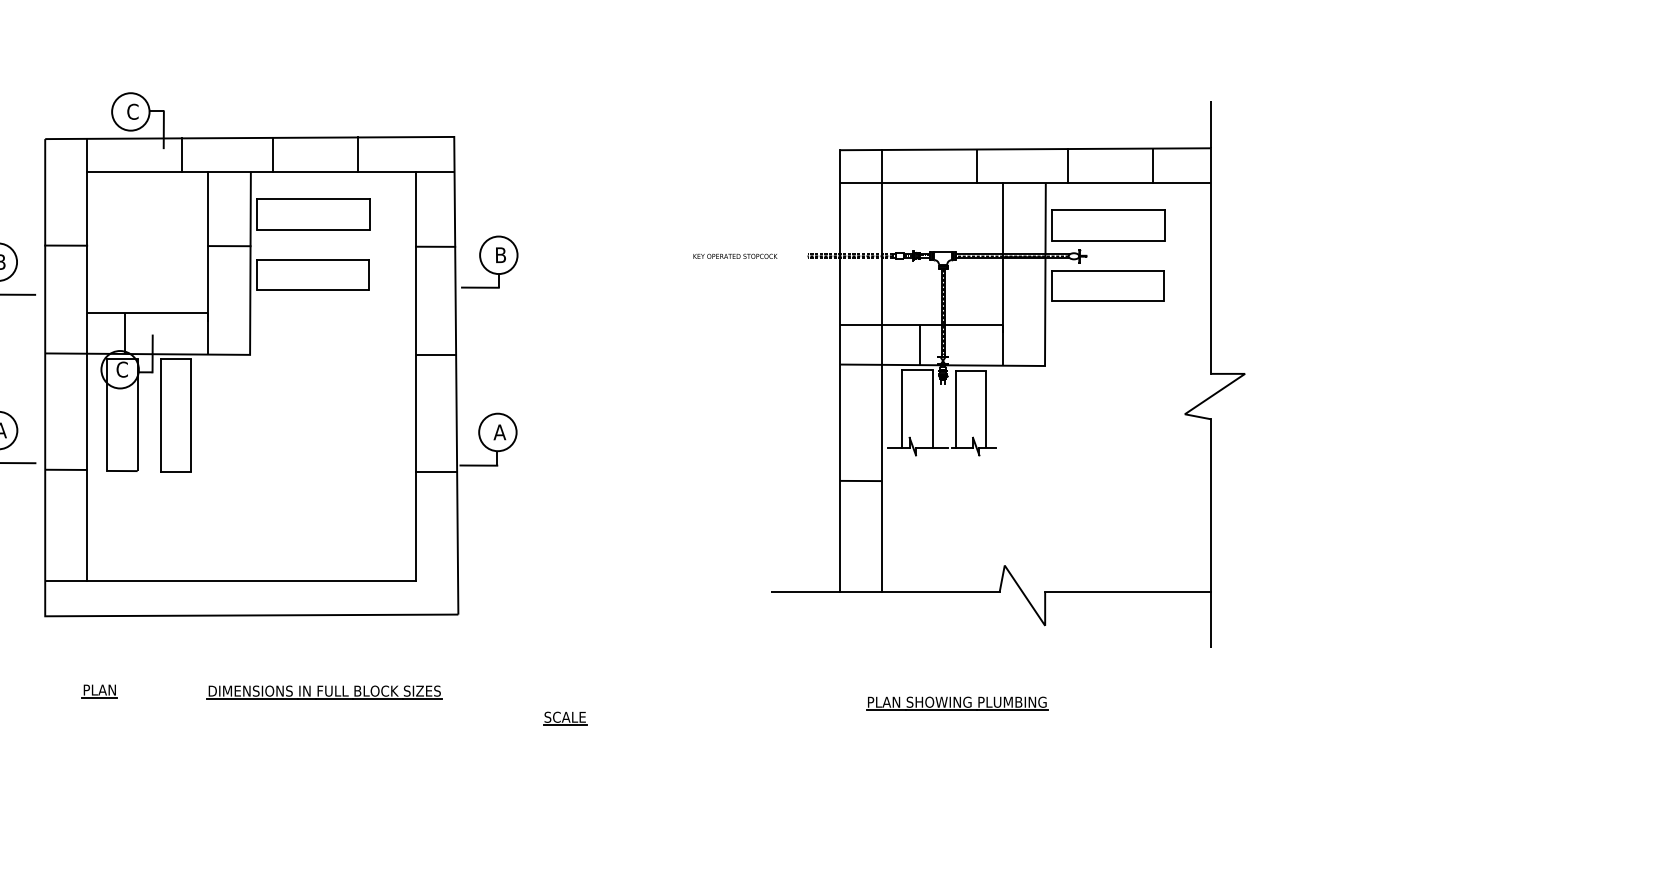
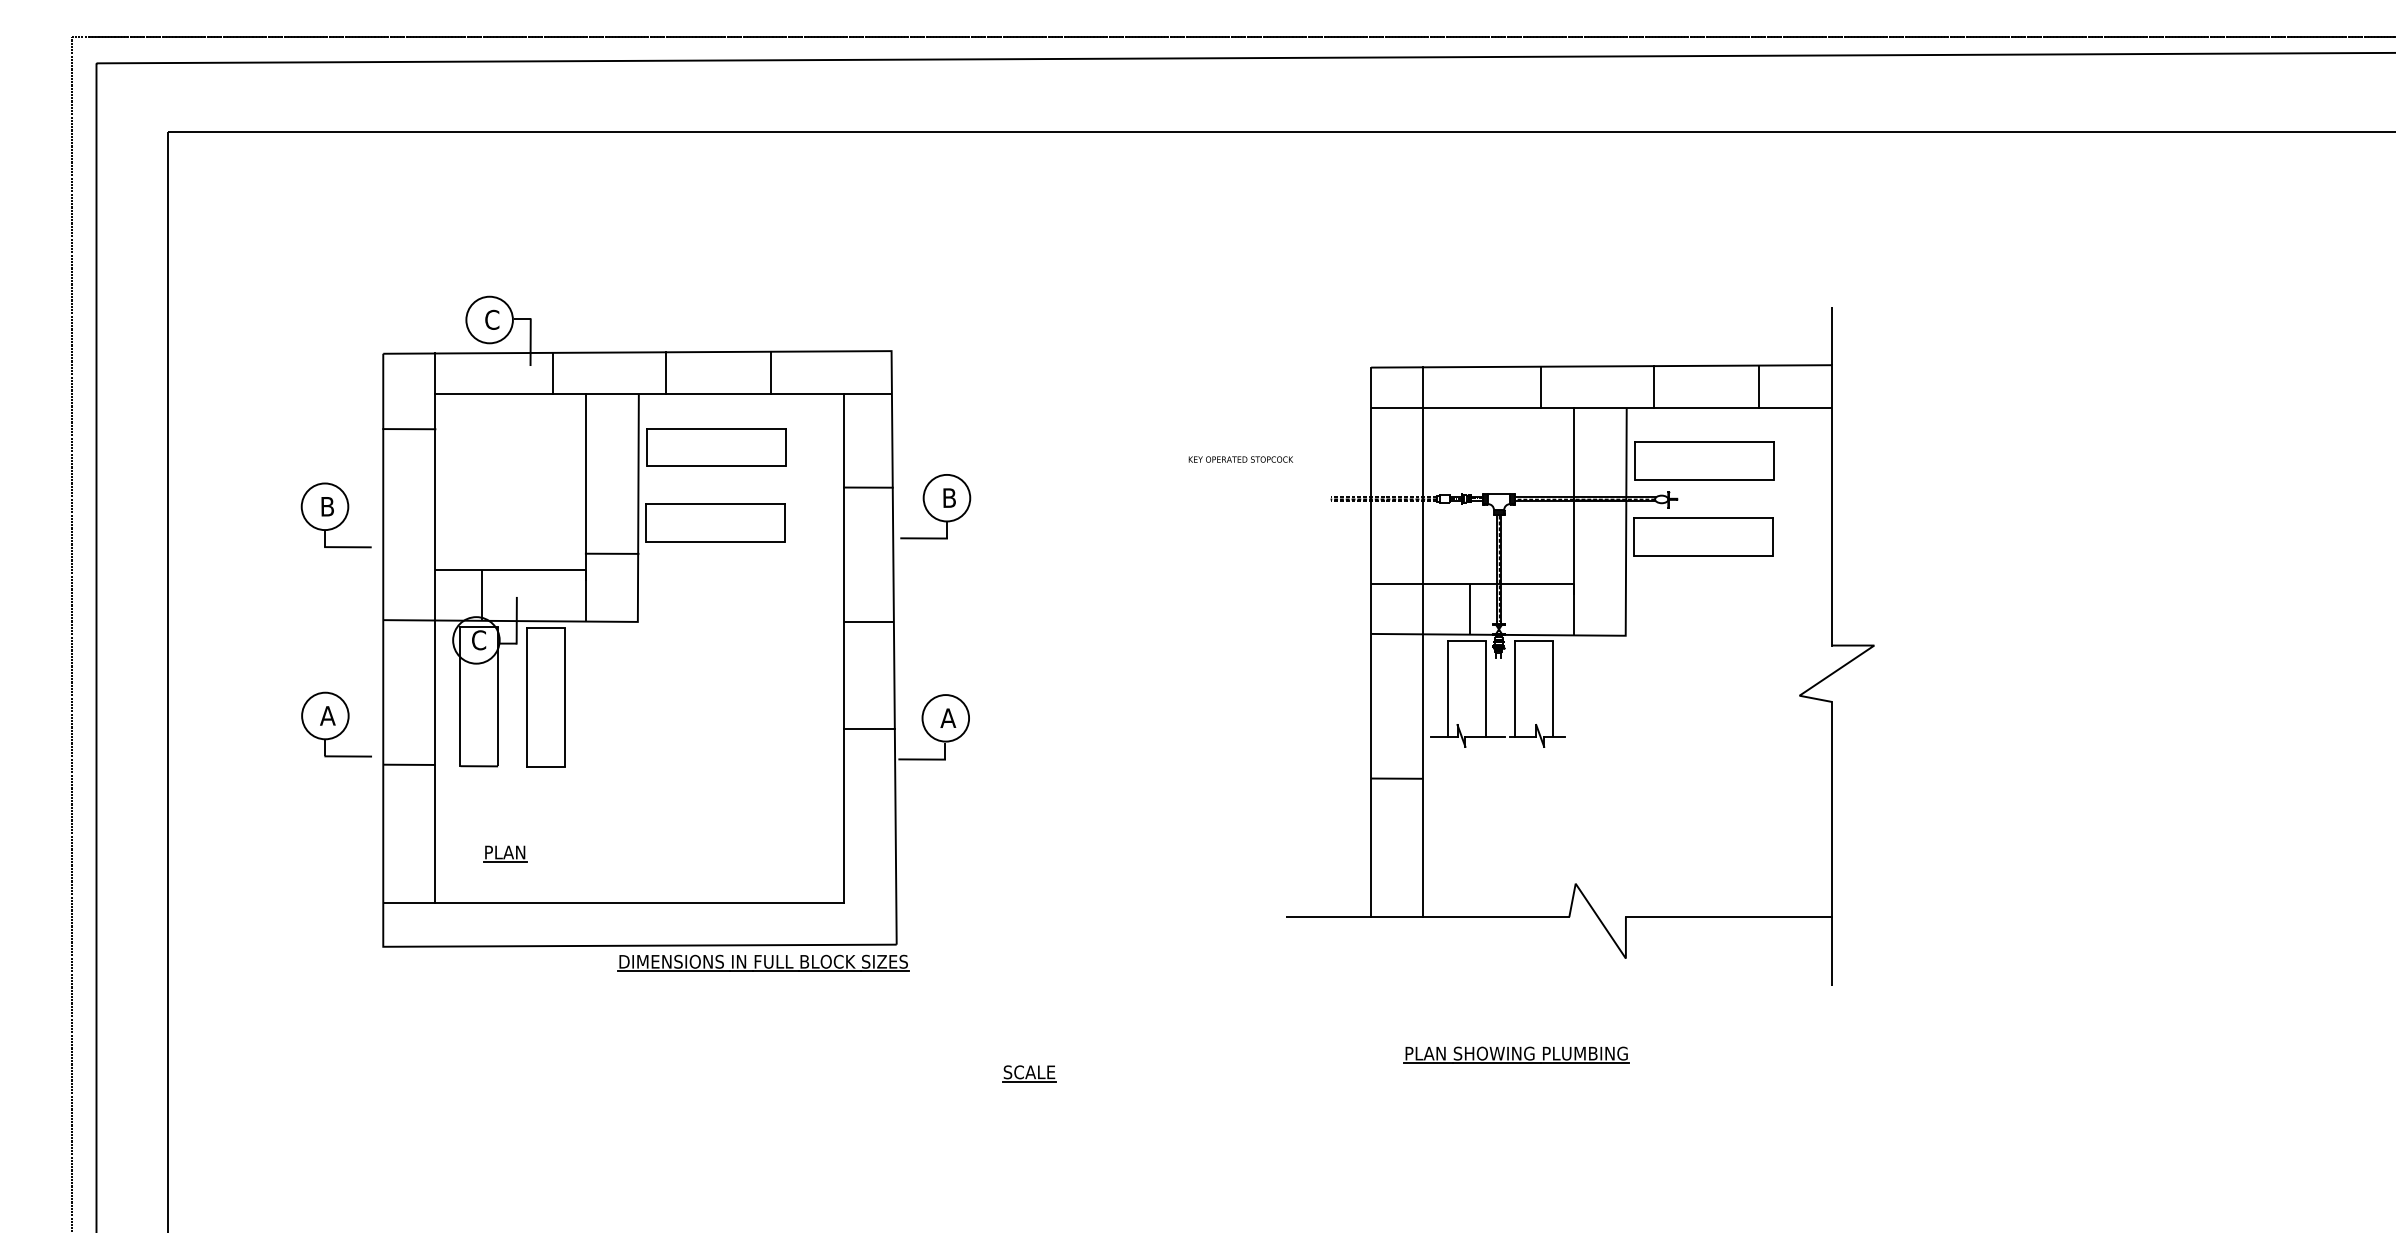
line: (66, 245) -> (409, 429), moved
line: (228, 245) -> (611, 553), moved
text: (735, 256) -> (1240, 459), moved
line: (436, 471) -> (869, 728), moved
part: (100, 690) -> (505, 853), moved
part: (324, 691) -> (763, 962), moved

